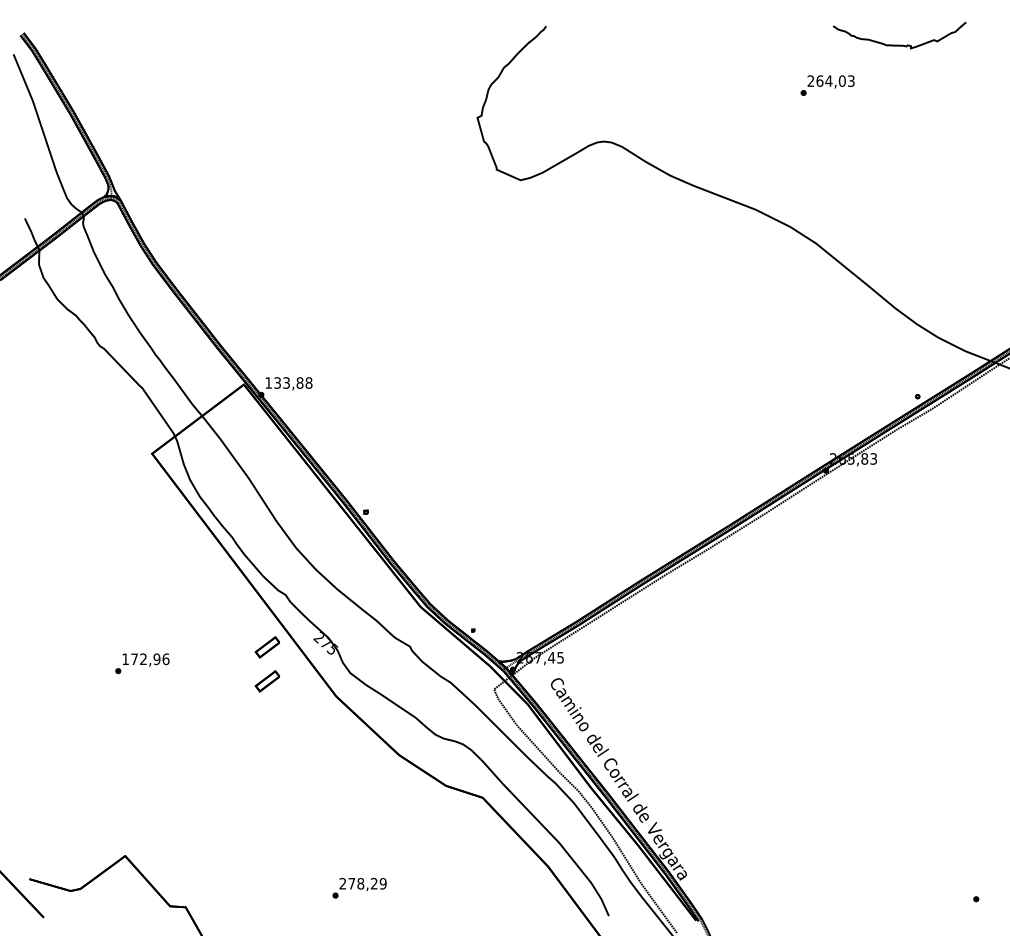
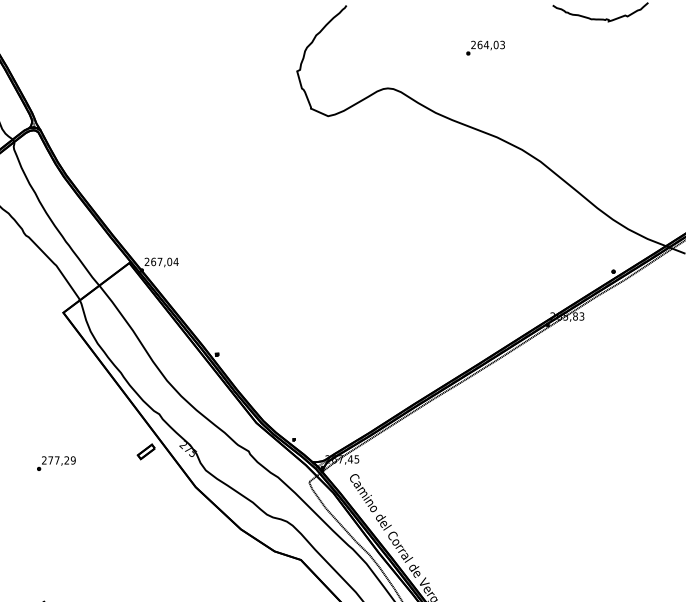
text: (827, 85) -> (485, 48), moved
text: (288, 382) -> (161, 261), 133,88 -> 267,04
text: (145, 659) -> (58, 460), 172,96 -> 277,29
part: (266, 681) -> (145, 476), removed

